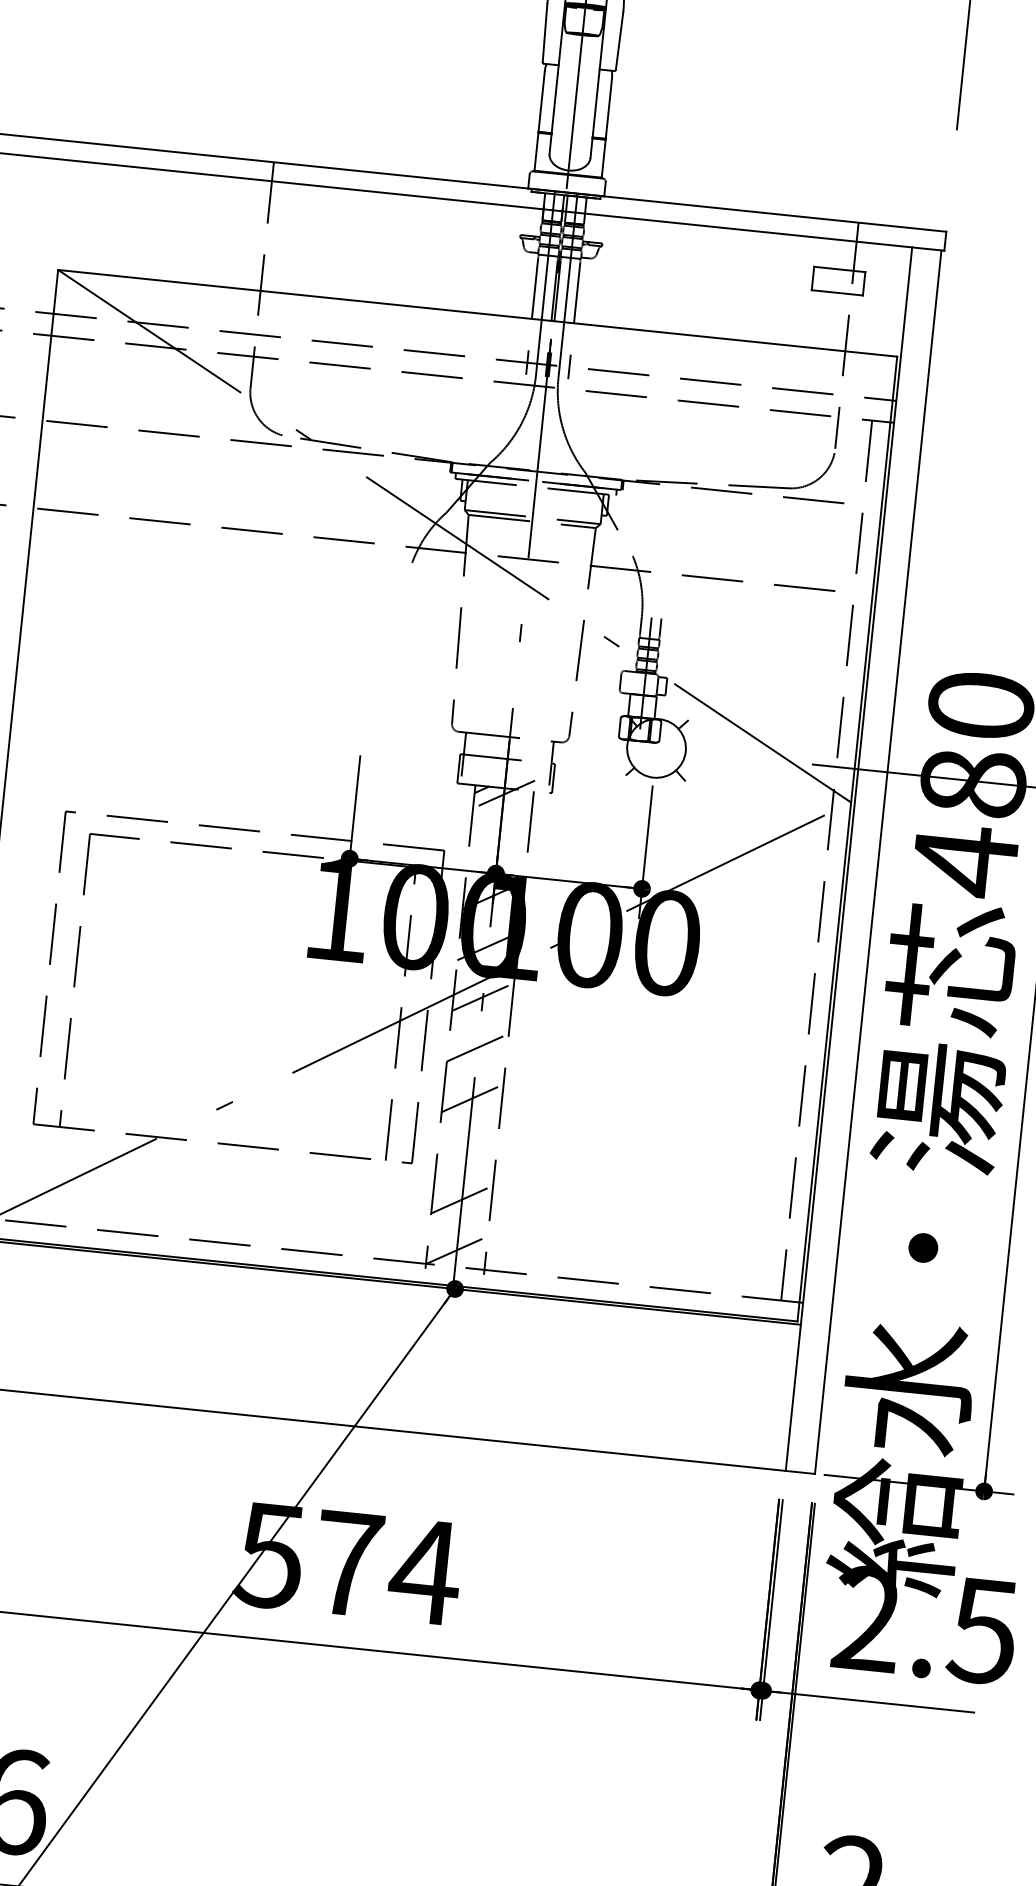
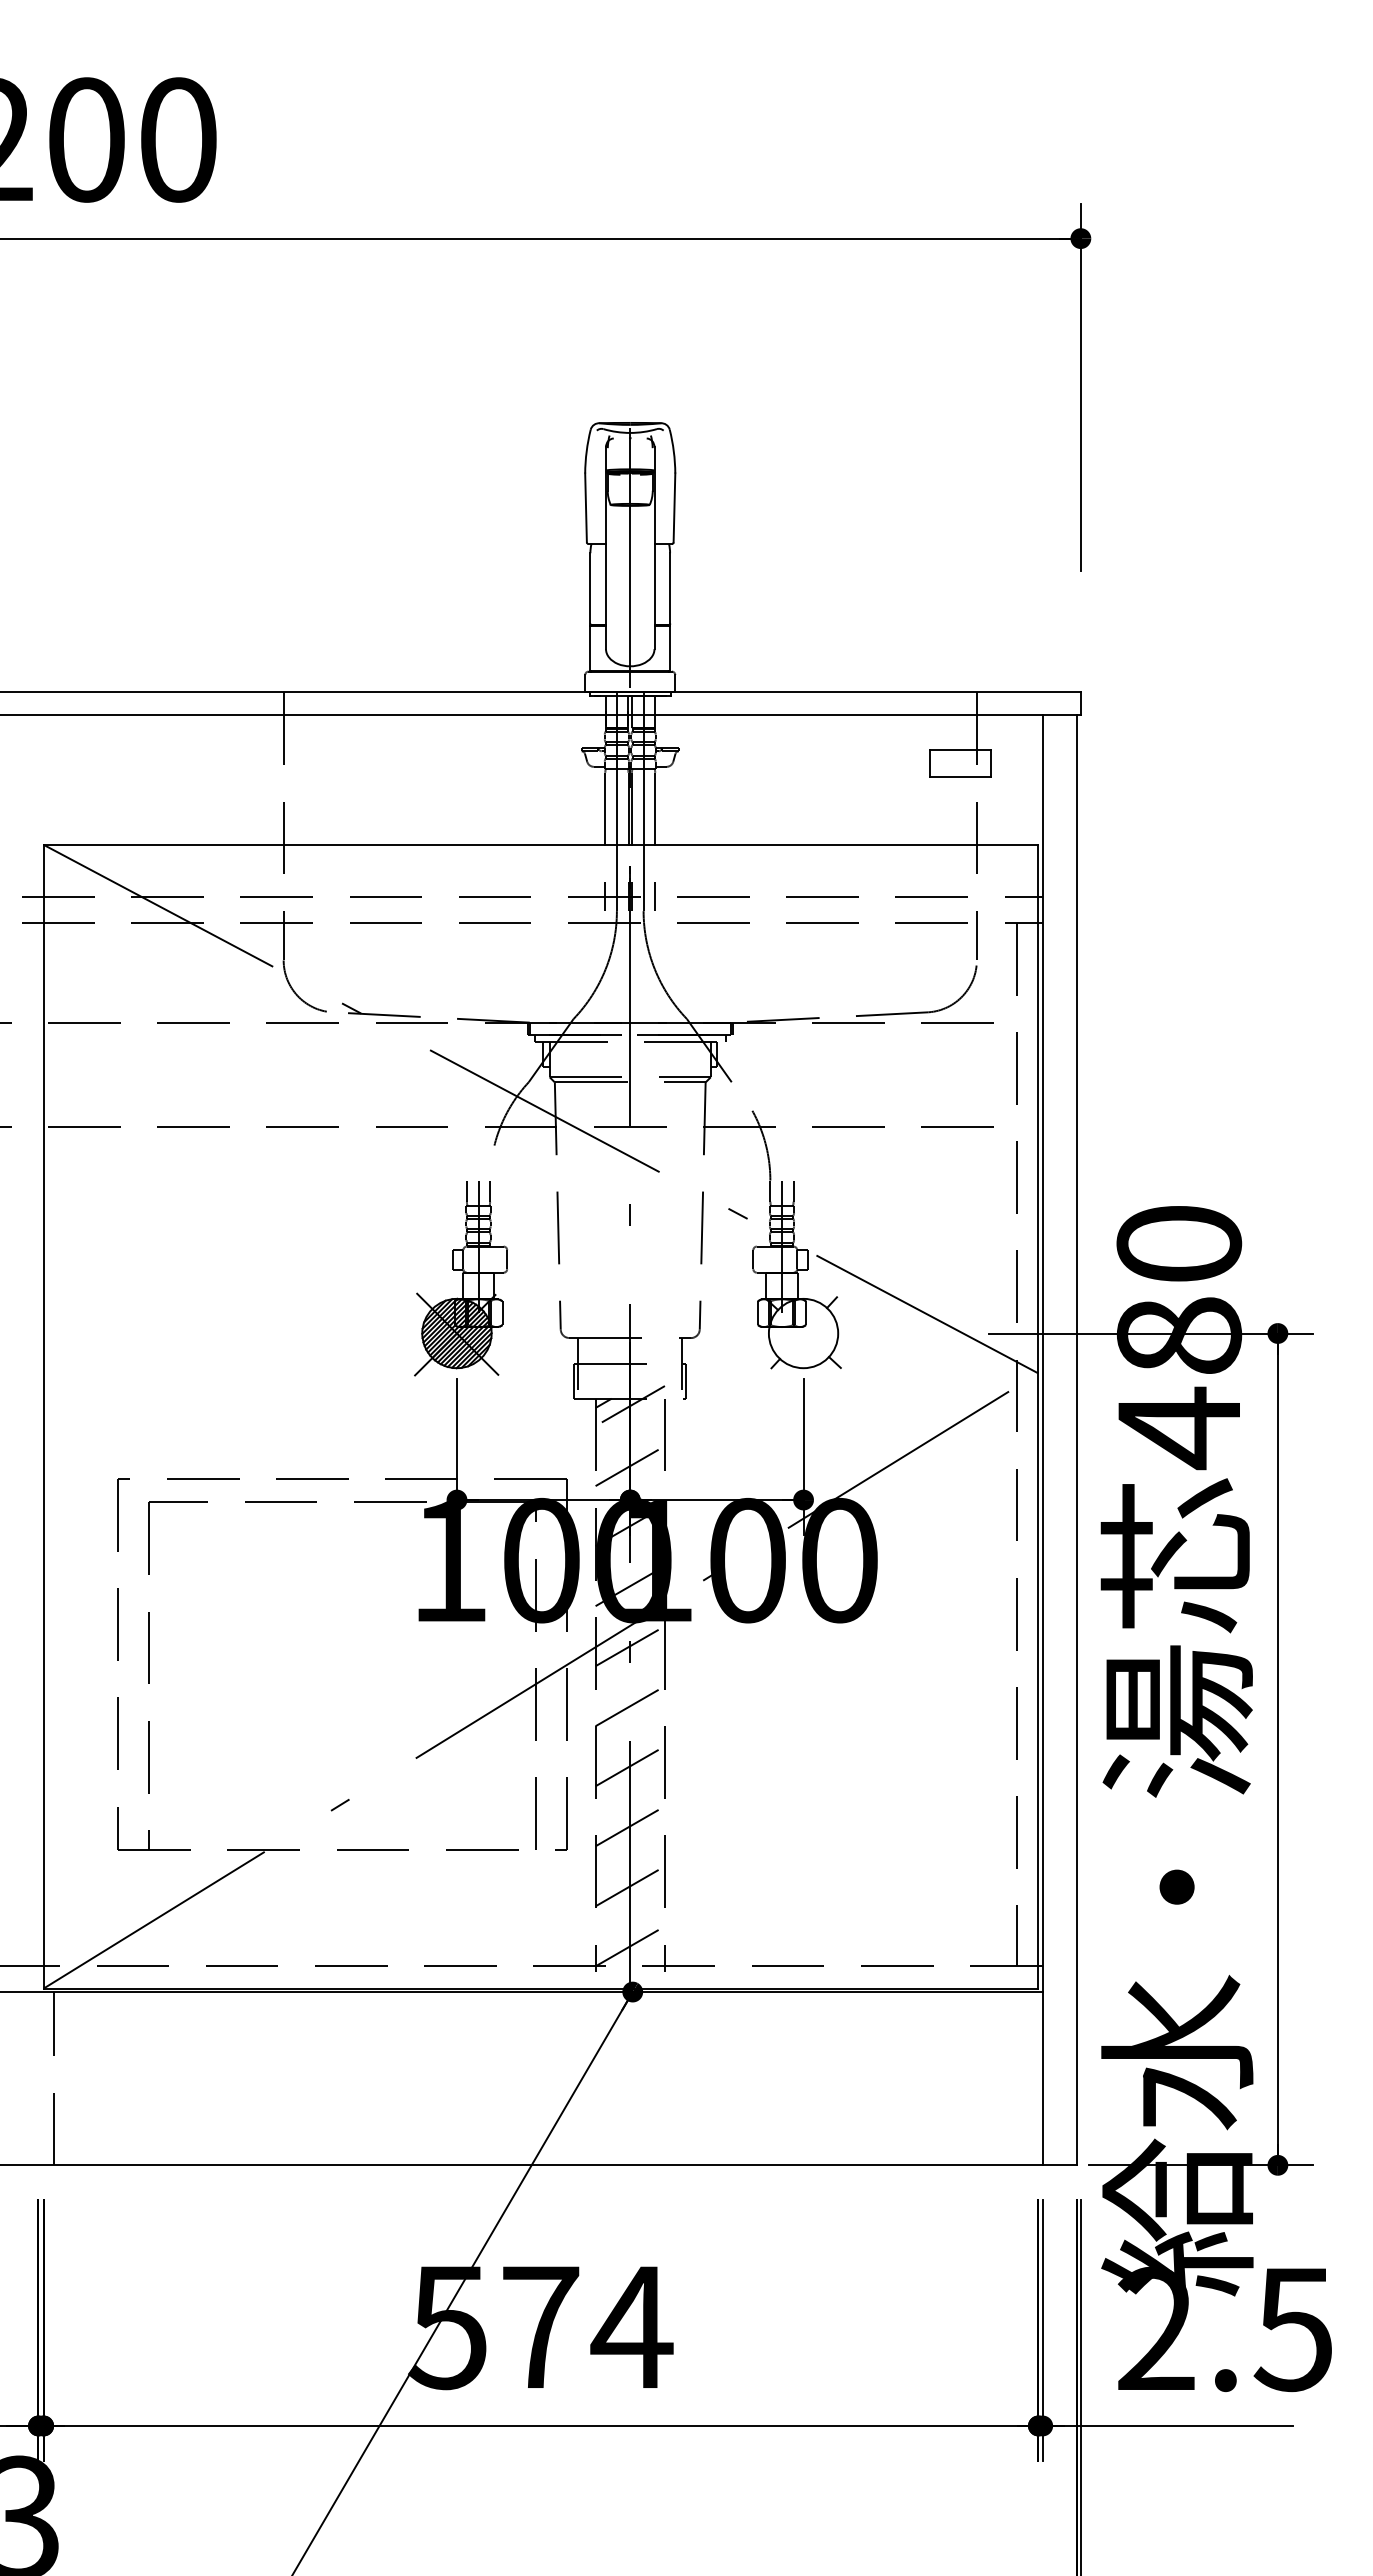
part: (371, 672) -> (460, 1278), added
line: (498, 845) -> (629, 1466), added
line: (466, 1149) -> (629, 1826), added

